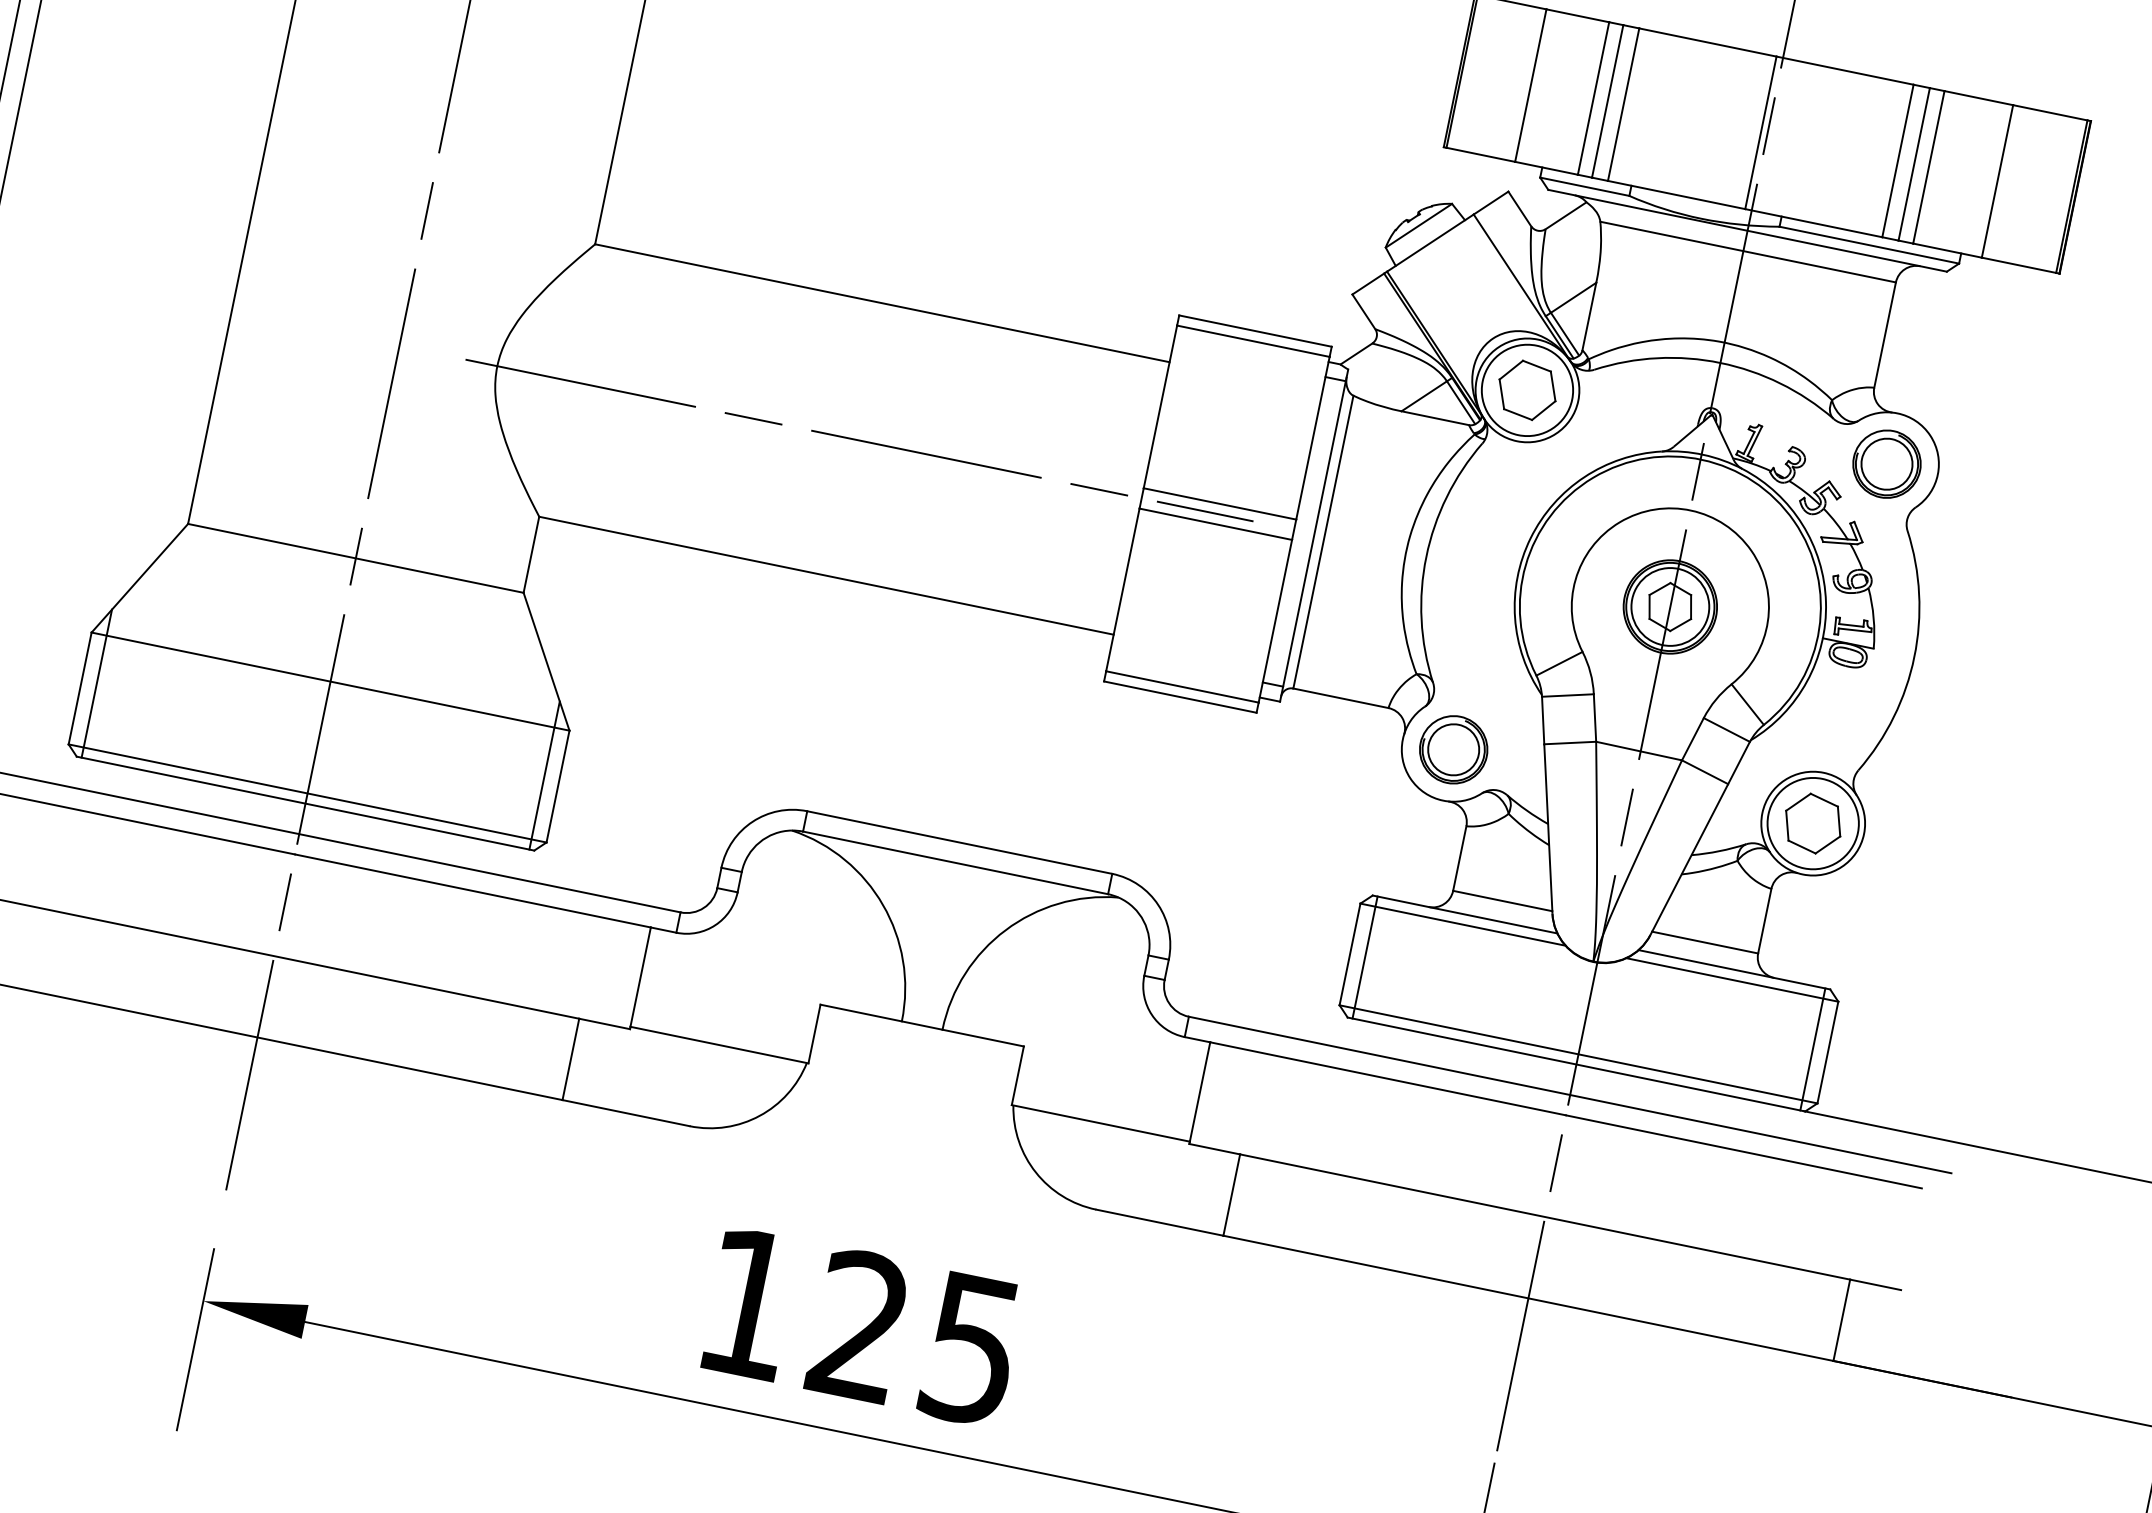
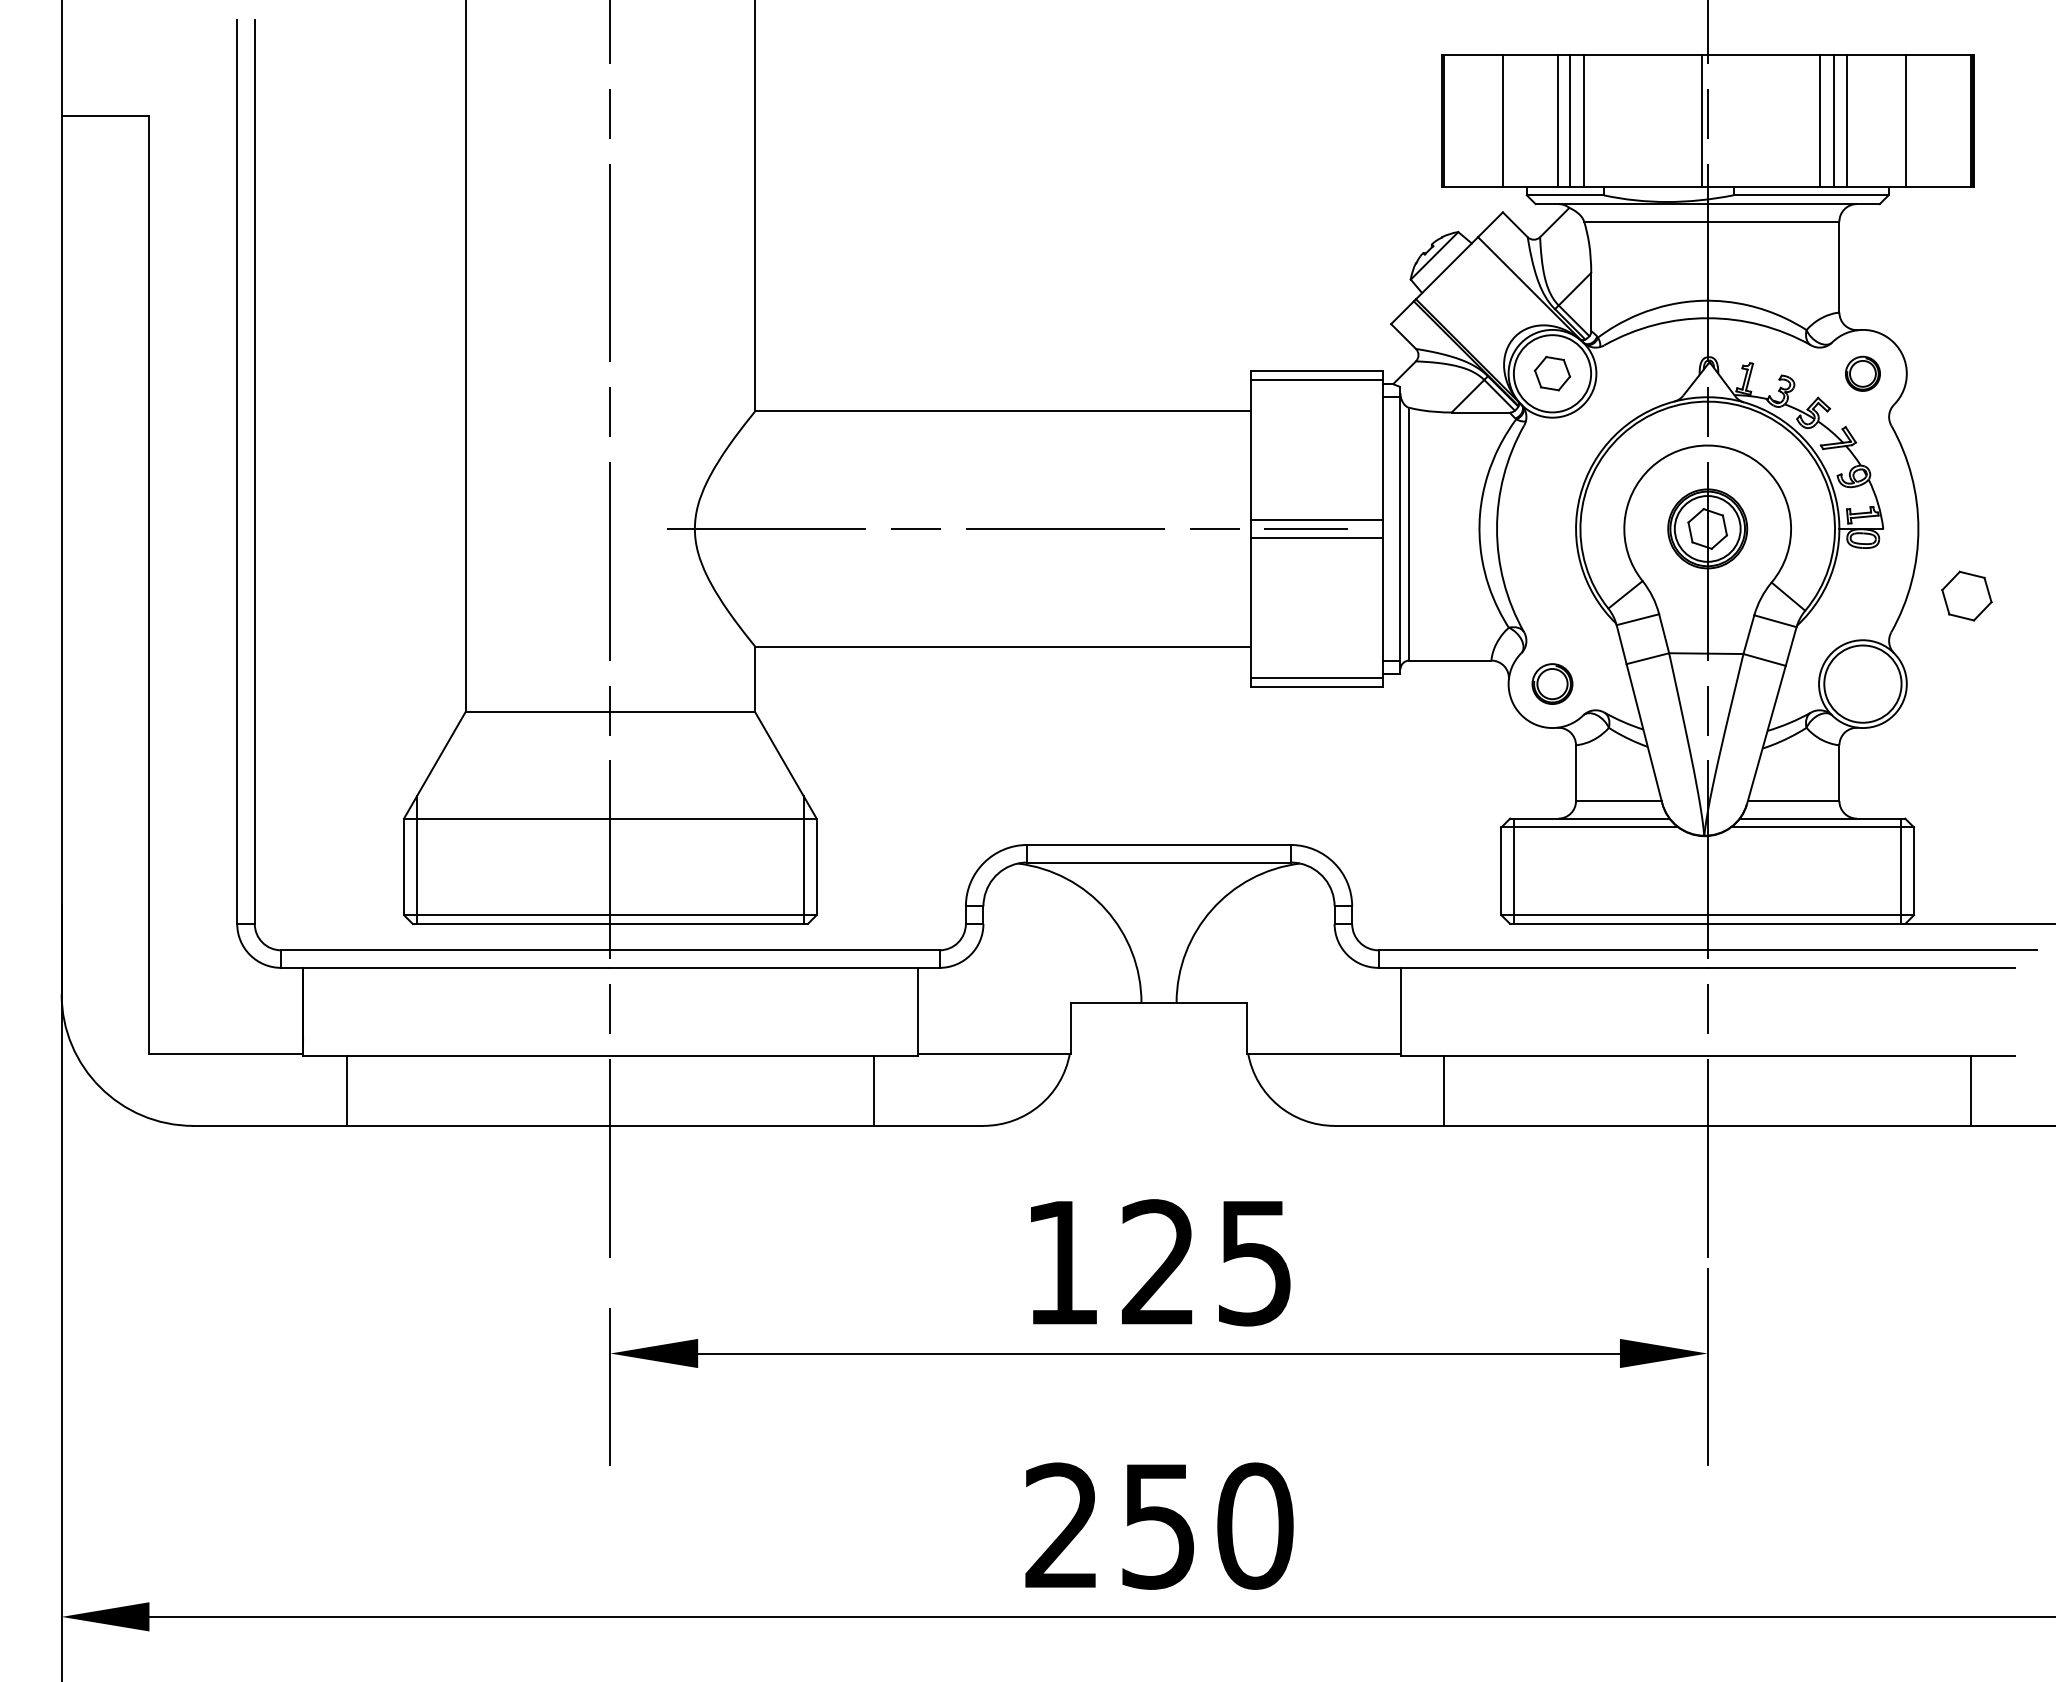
part: (1527, 390) -> (1552, 373), size x0.7
part: (1886, 463) -> (1862, 373), size x0.6
part: (1453, 749) -> (1552, 683), size x0.7
part: (1812, 822) -> (1966, 595), moved

